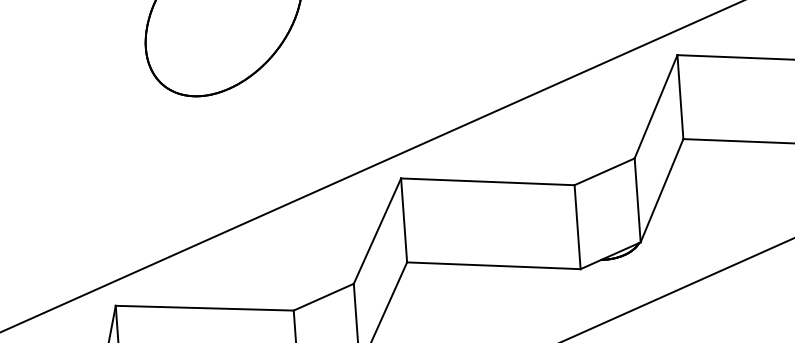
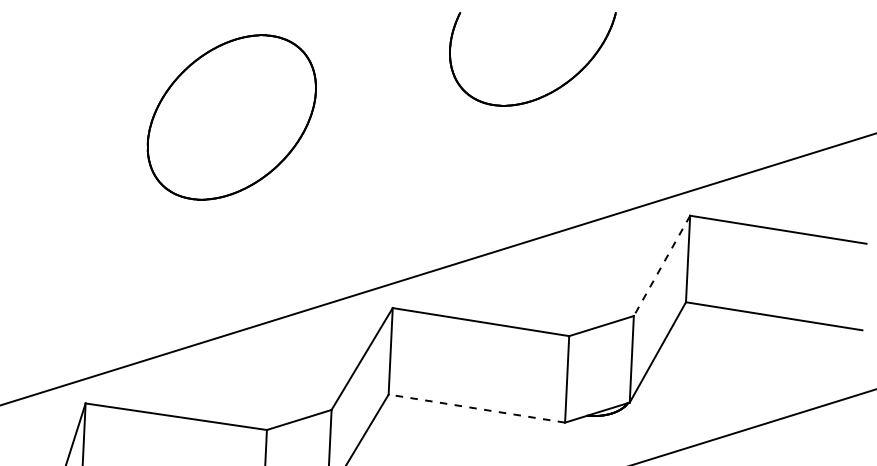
line: (656, 106) -> (662, 265), solid -> dashed
line: (493, 265) -> (476, 408), solid -> dashed

